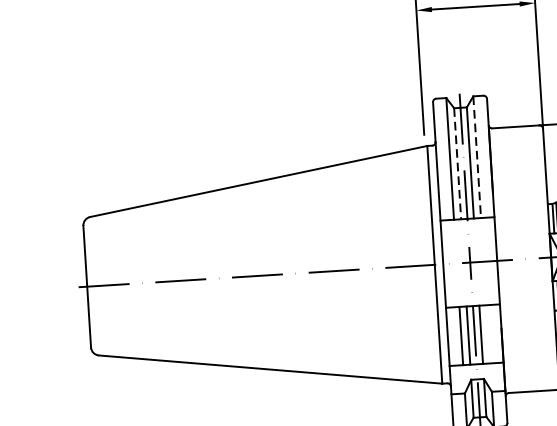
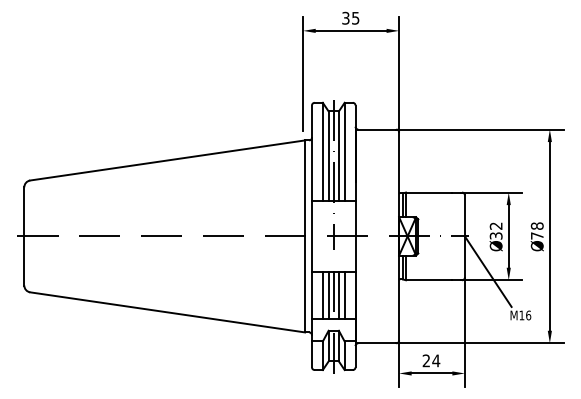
line: (477, 157) -> (344, 152), dashed -> solid
line: (457, 164) -> (328, 156), dashed -> solid
line: (488, 333) -> (344, 294), added

